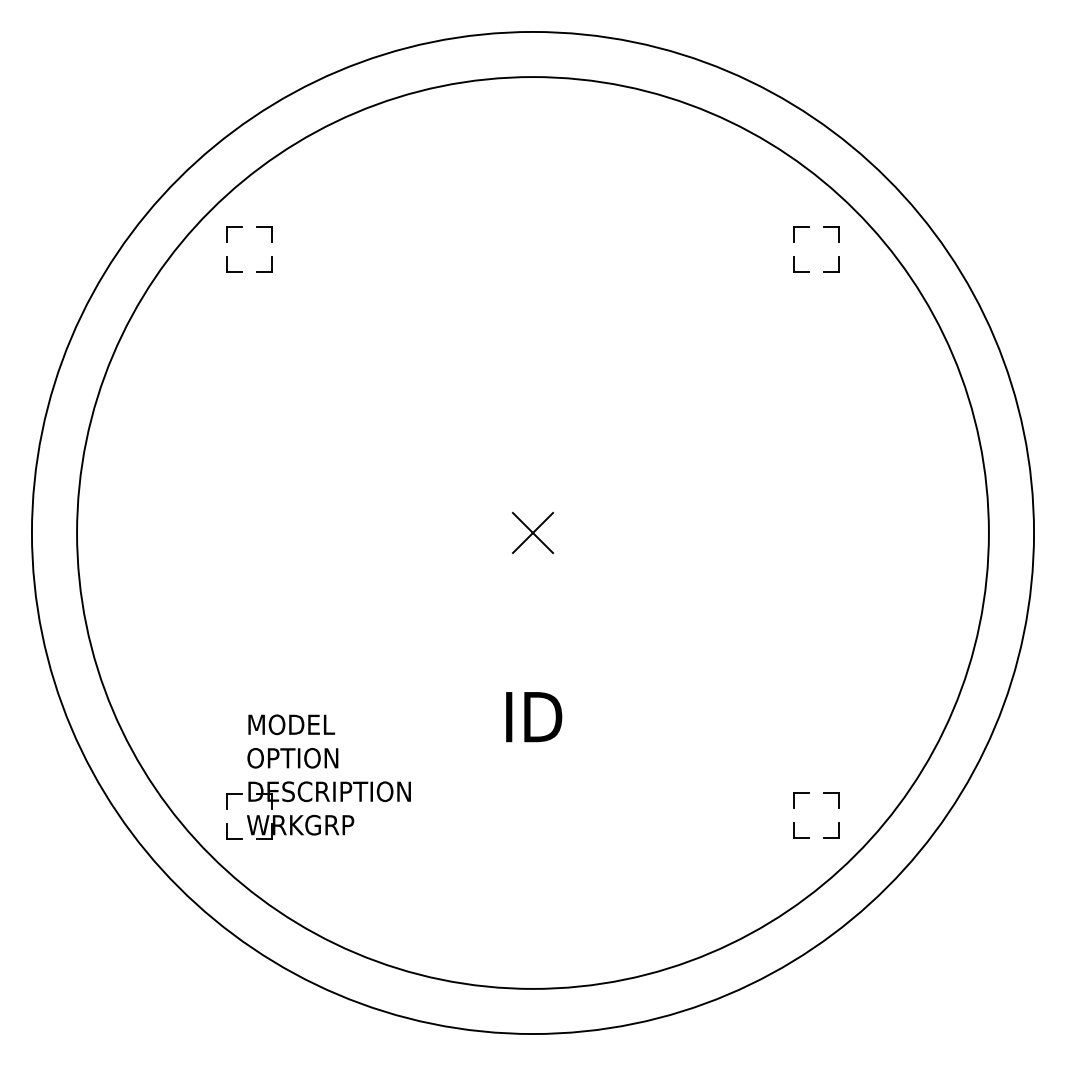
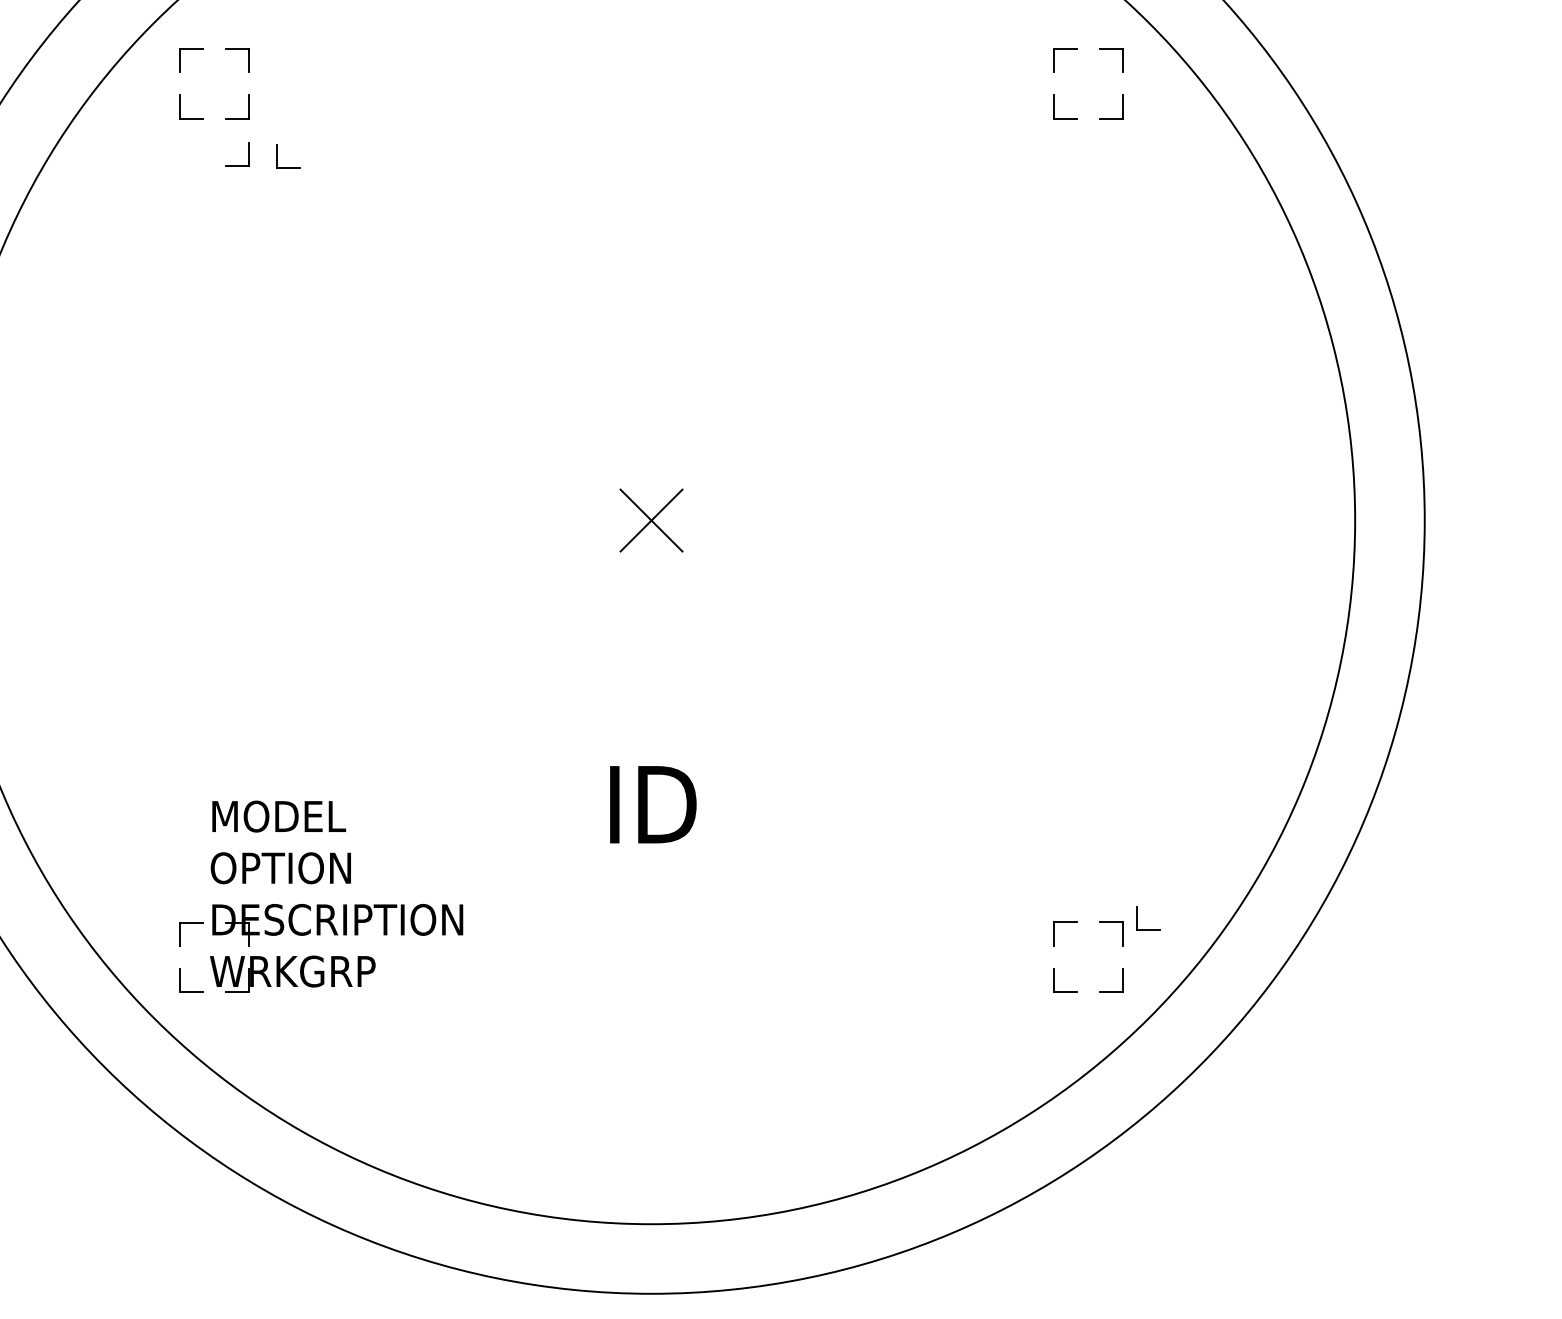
part: (271, 295) -> (247, 154), added
part: (290, 296) -> (277, 155), added
part: (848, 790) -> (1138, 917), added

